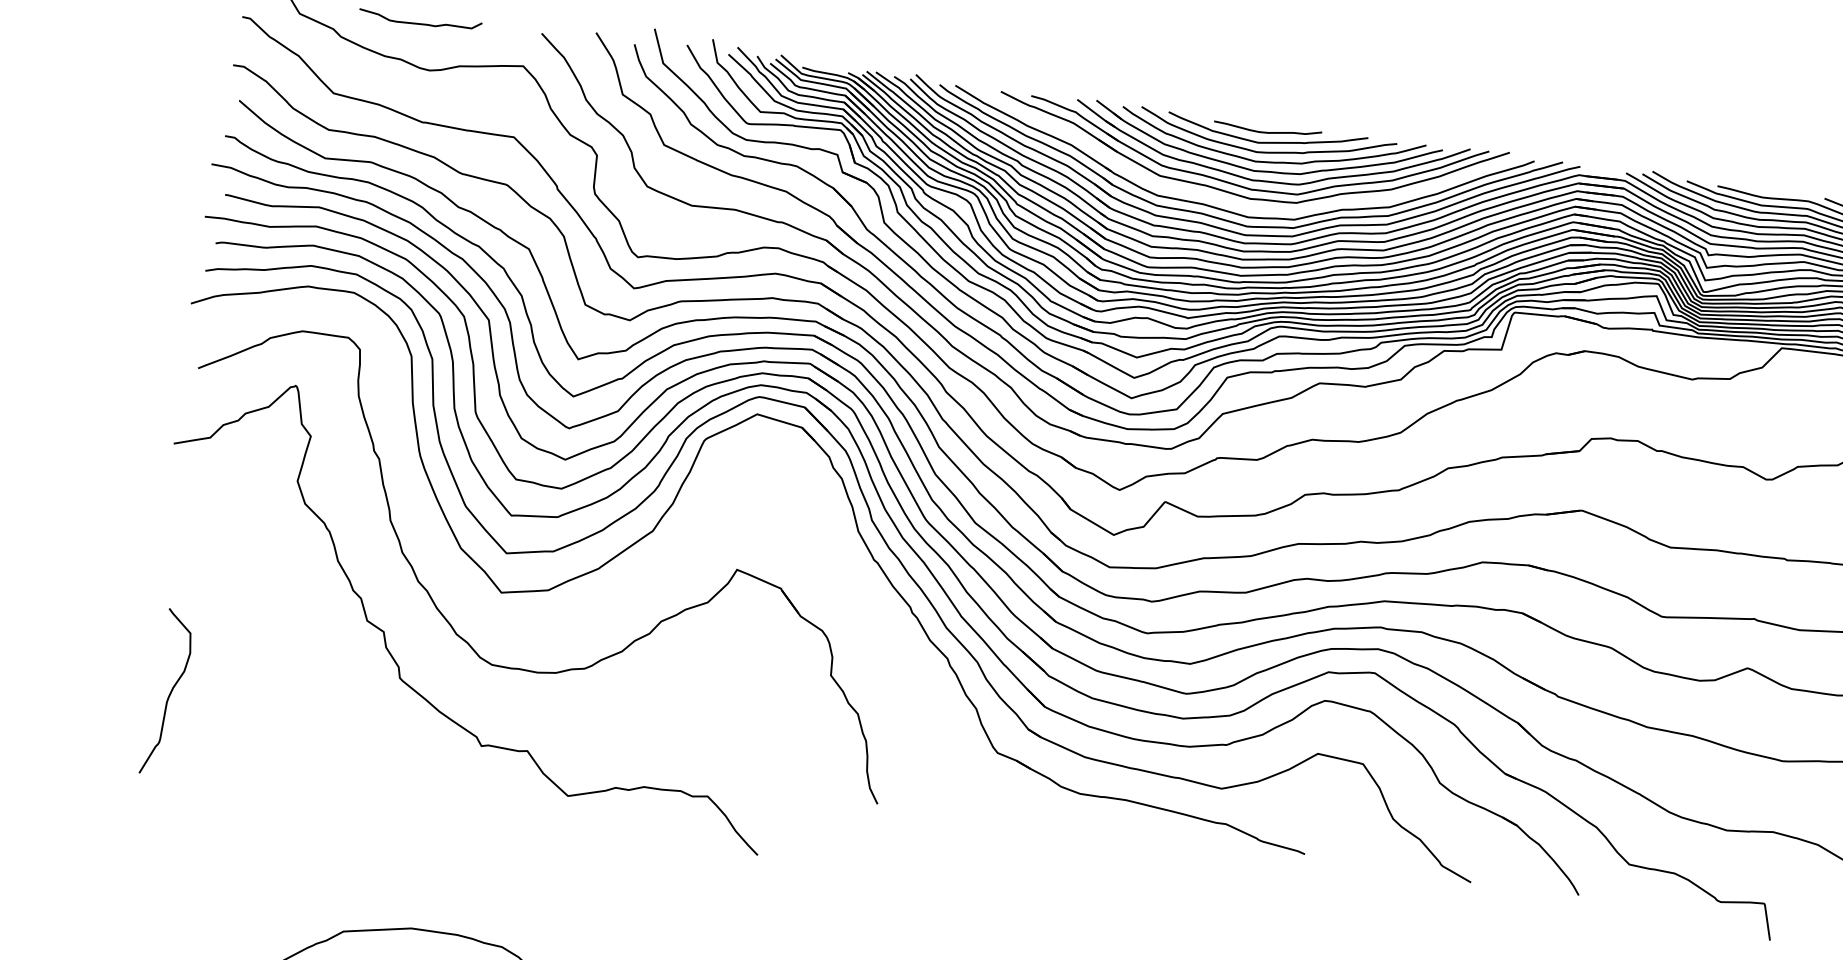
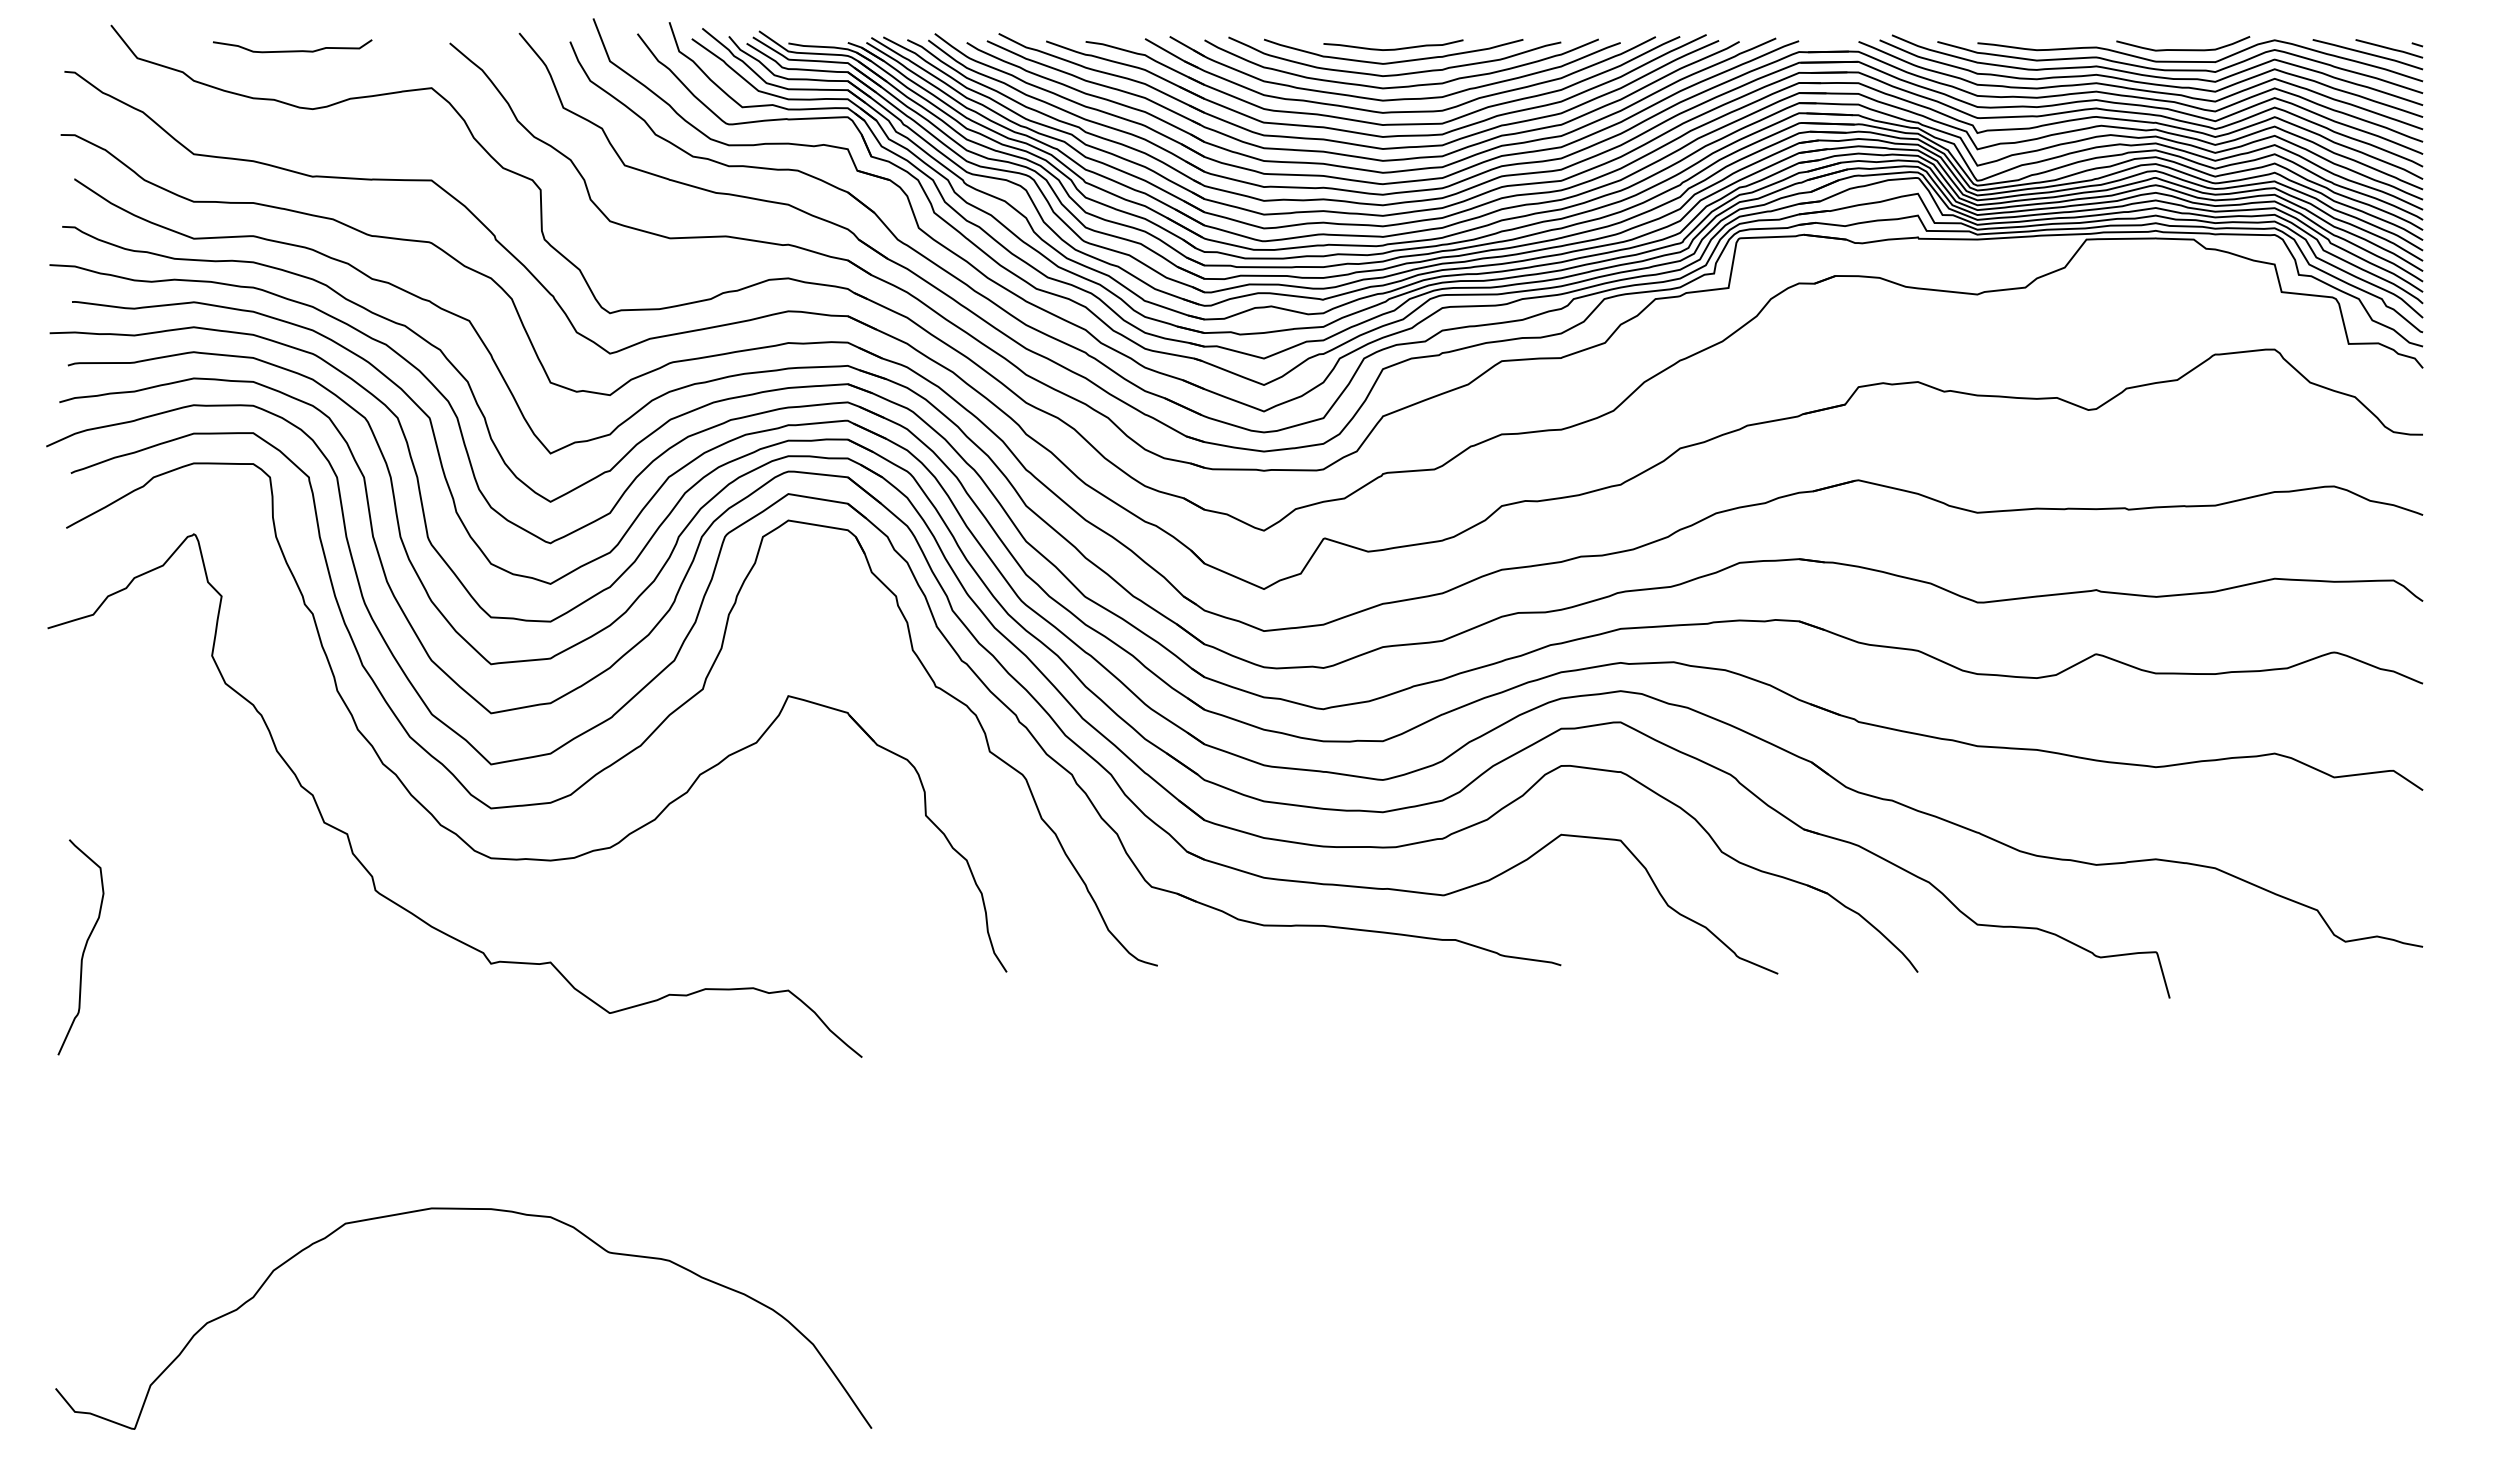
part: (1225, 199) -> (1350, 142), added
part: (626, 585) -> (649, 734), added

